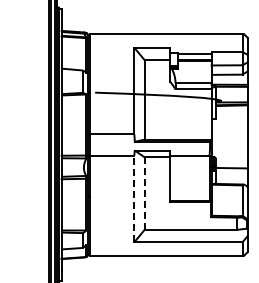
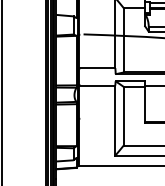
line: (144, 193) -> (123, 116), dashed -> solid
line: (134, 198) -> (115, 120), dashed -> solid

